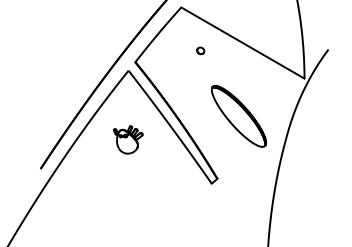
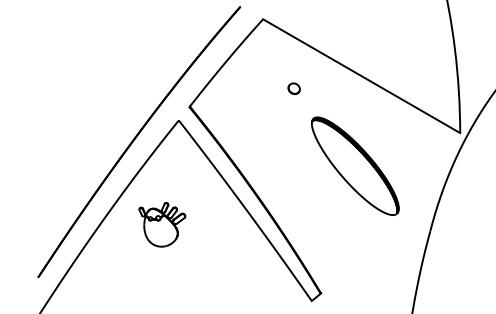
part: (238, 115) -> (354, 164), moved
part: (128, 139) -> (162, 224), moved

